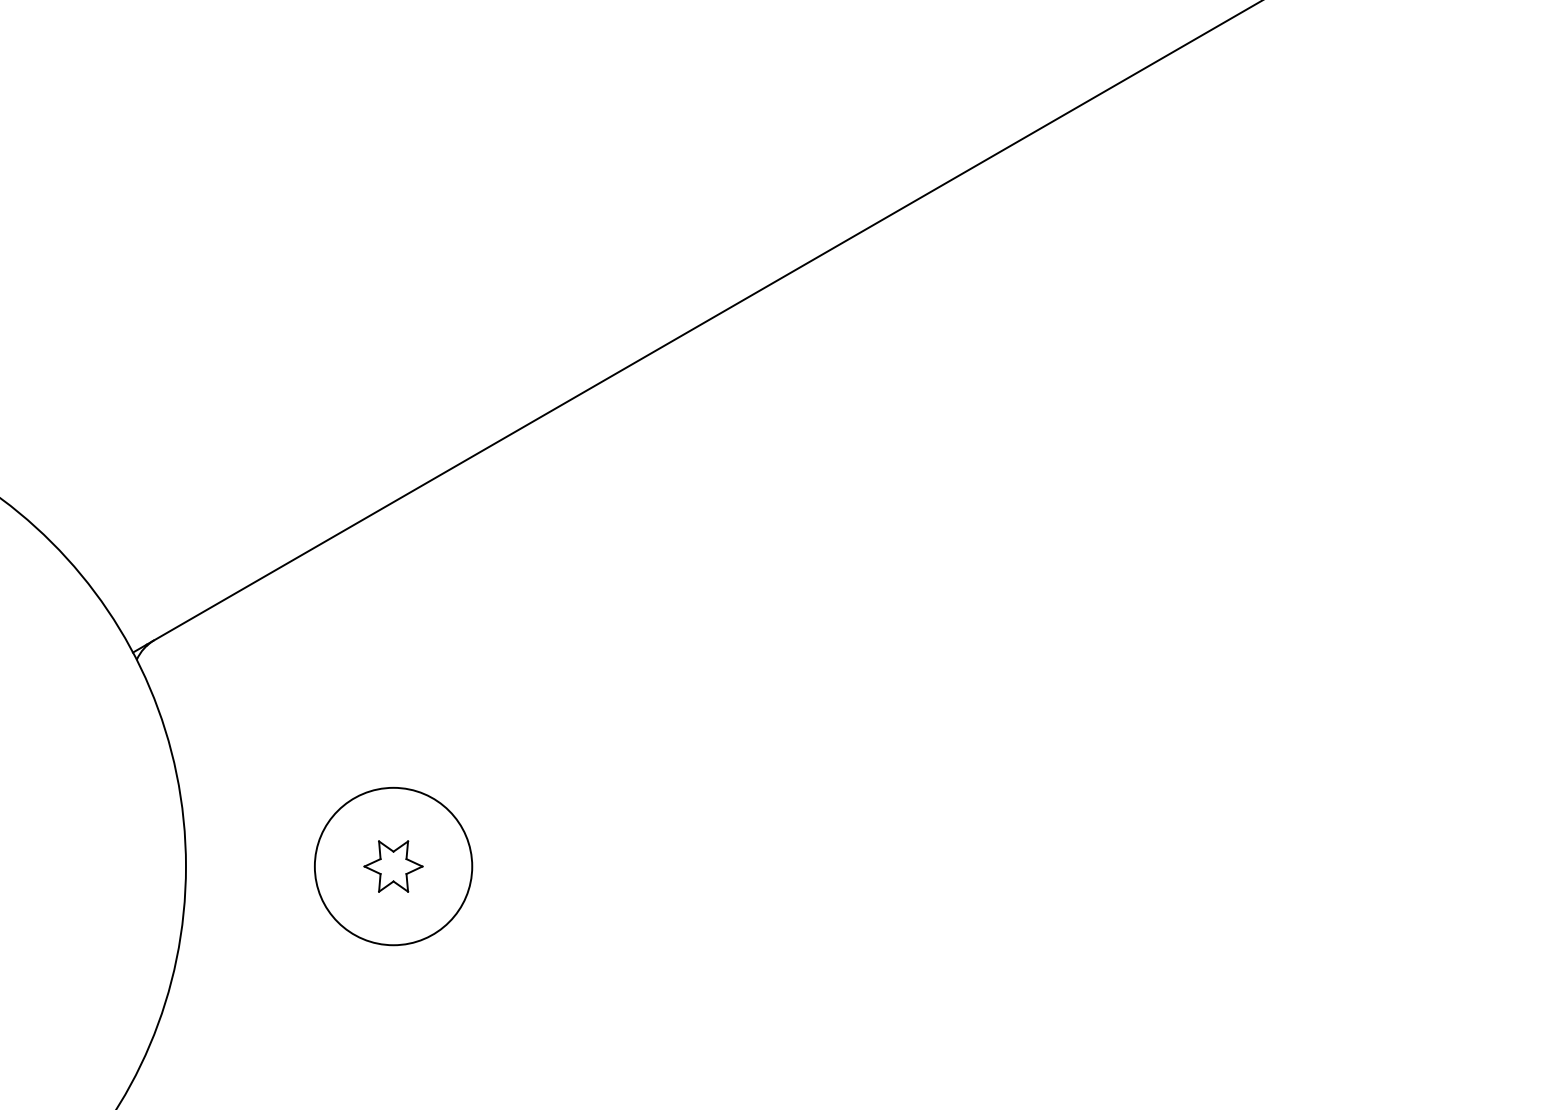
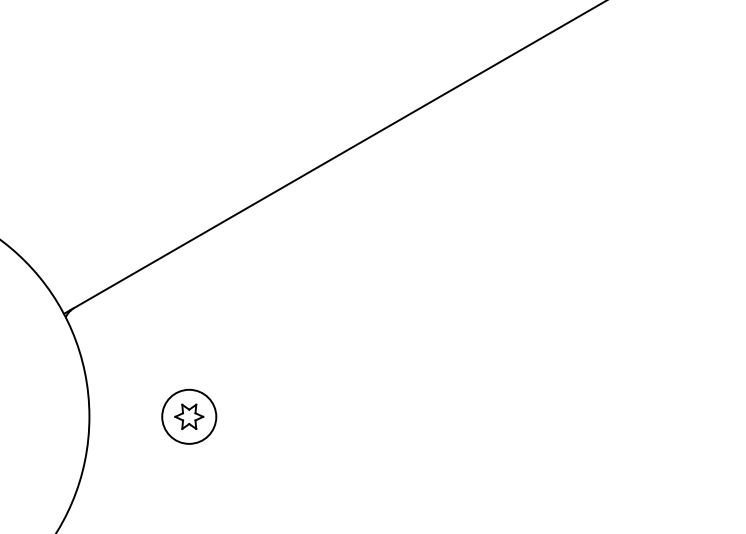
circle: (394, 865) -> (189, 416), size x0.71

